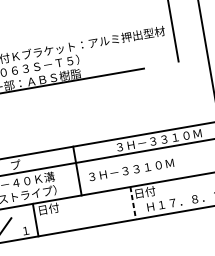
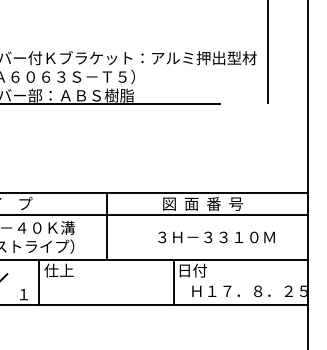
text: (158, 140) -> (222, 203), ３Ｈ－３３１０Ｍ -> 図  面  番  号
text: (131, 170) -> (216, 237), moved
line: (133, 203) -> (174, 282), dashed -> solid
text: (47, 209) -> (58, 270), 日付 -> 仕上

